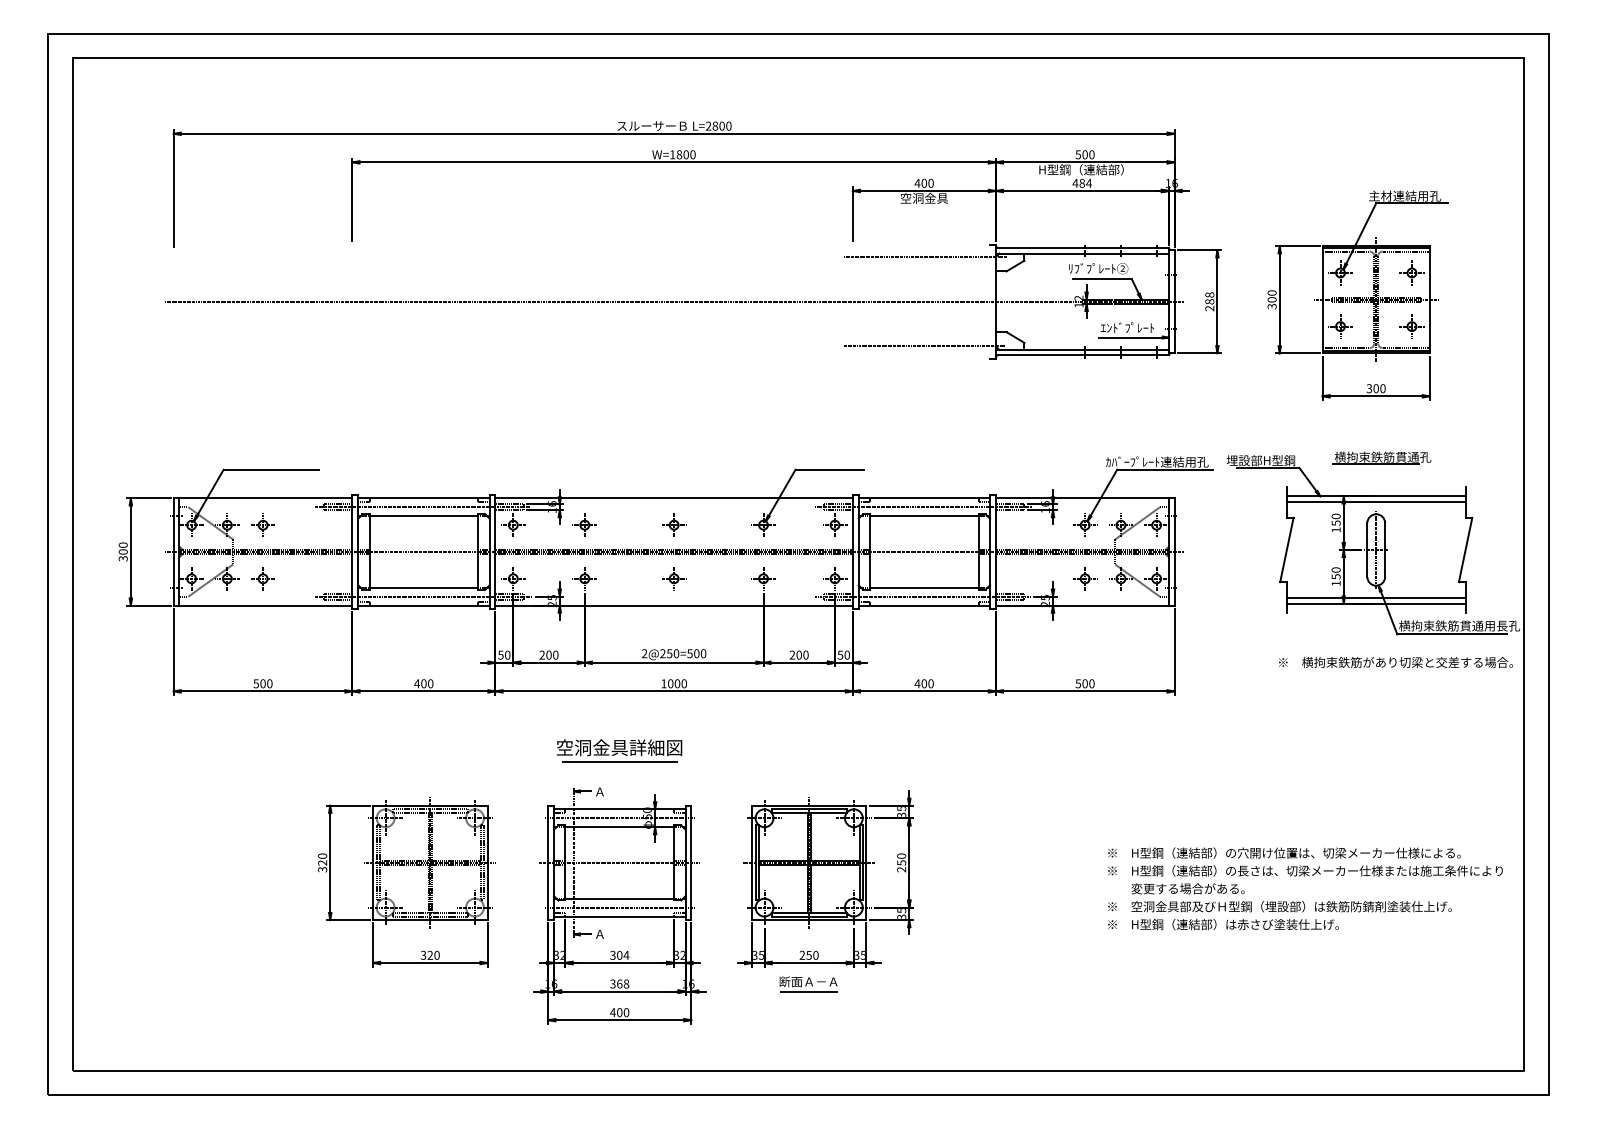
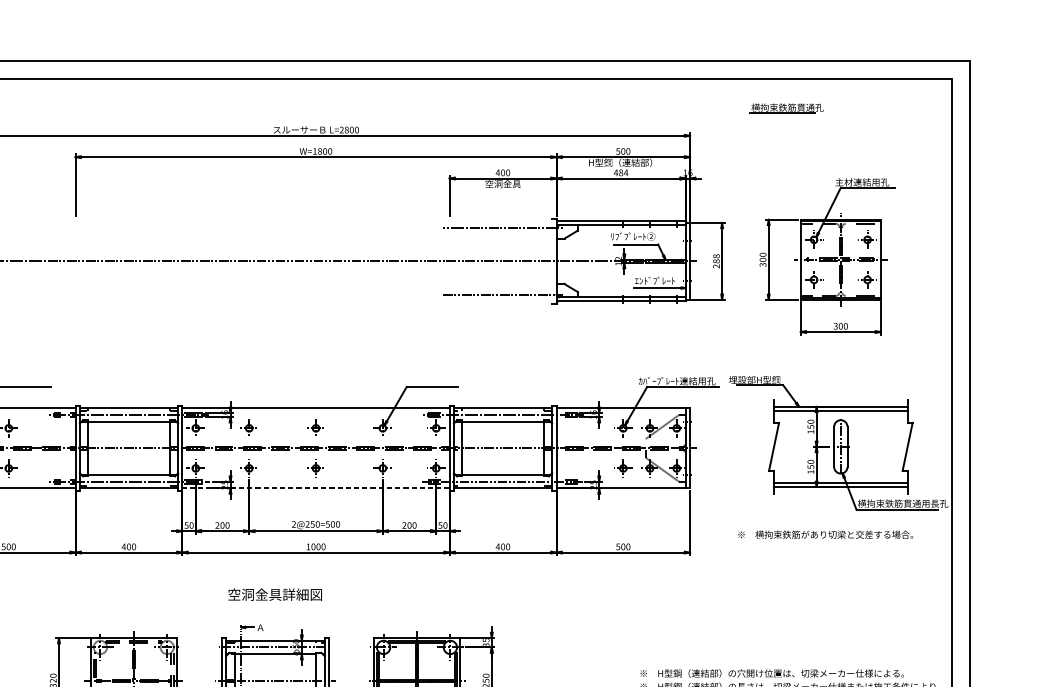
part: (1381, 457) -> (786, 107), moved
line: (674, 605) -> (316, 488), solid -> dashed
text: (1395, 662) -> (825, 534), moved
line: (619, 762) -> (275, 605), removed

